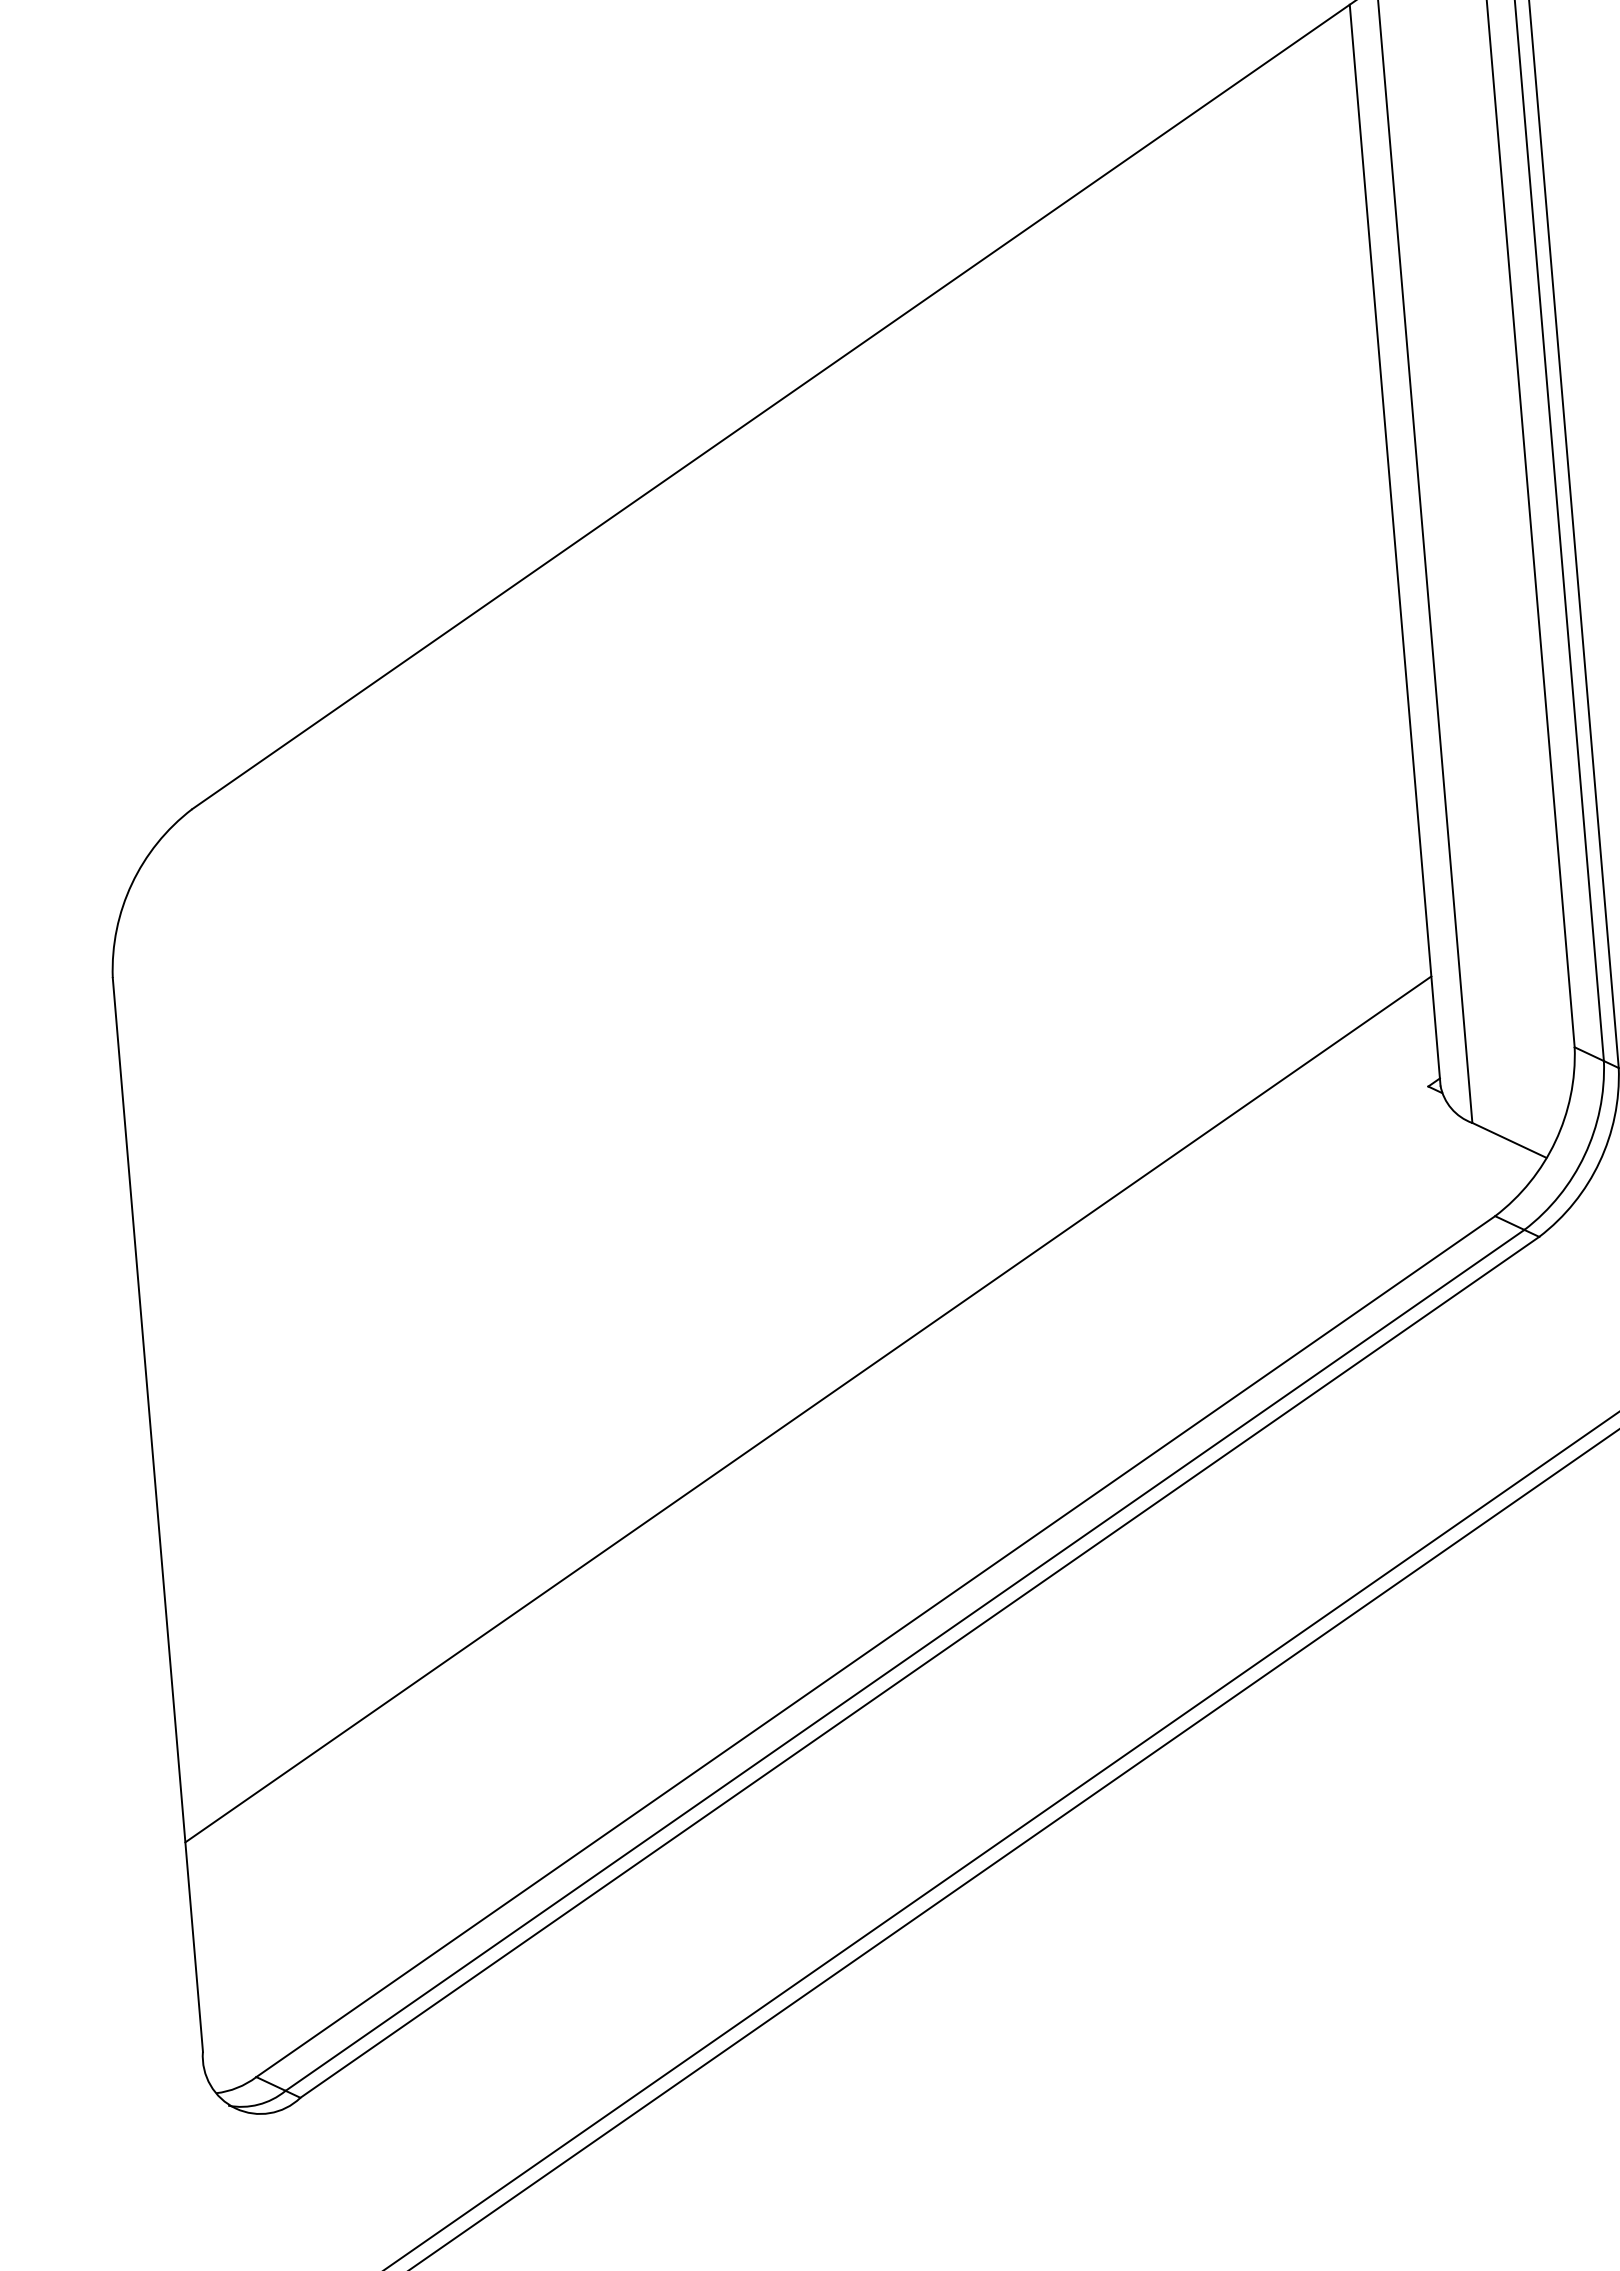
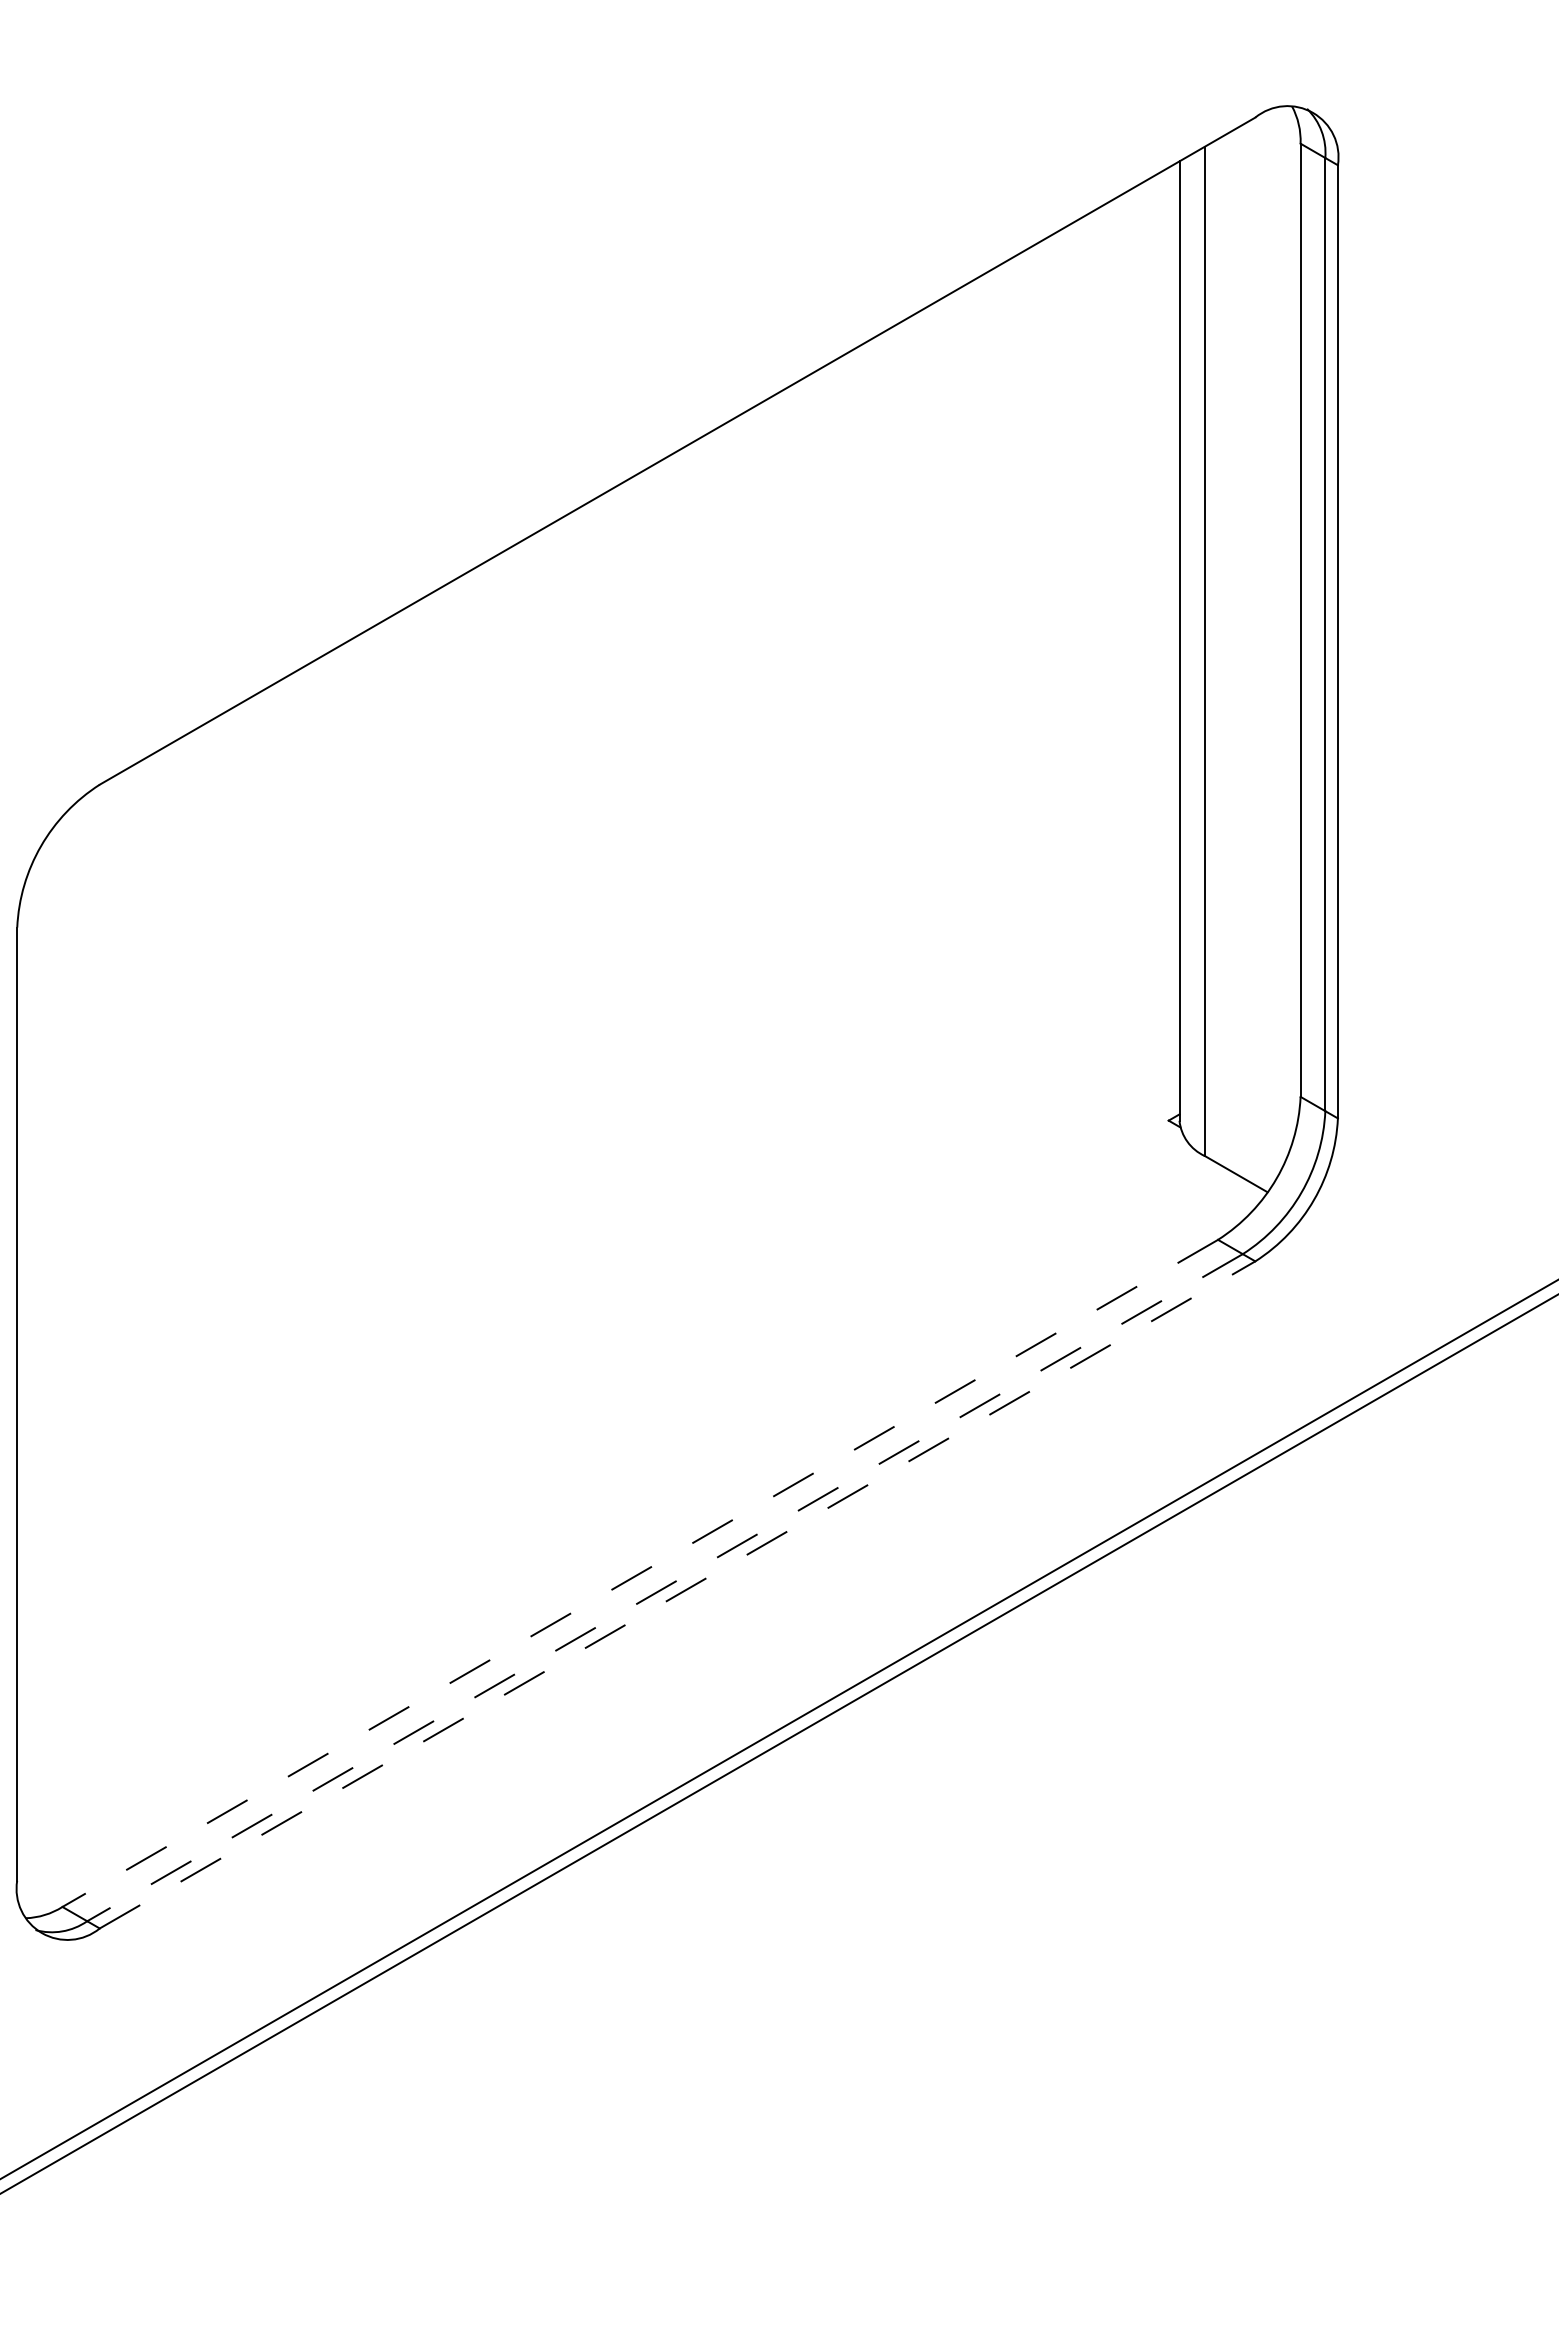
line: (808, 1408) -> (598, 1358), removed
line: (874, 1646) -> (639, 1573), solid -> dashed
line: (904, 1660) -> (664, 1587), solid -> dashed
line: (919, 1666) -> (677, 1594), solid -> dashed

